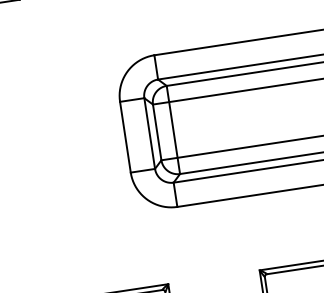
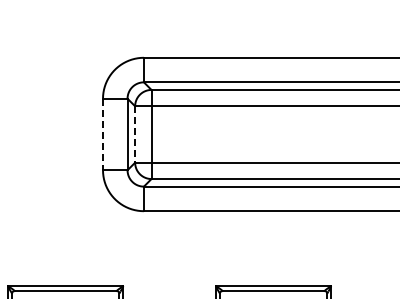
line: (157, 132) -> (135, 134), solid -> dashed
line: (125, 137) -> (103, 134), solid -> dashed

